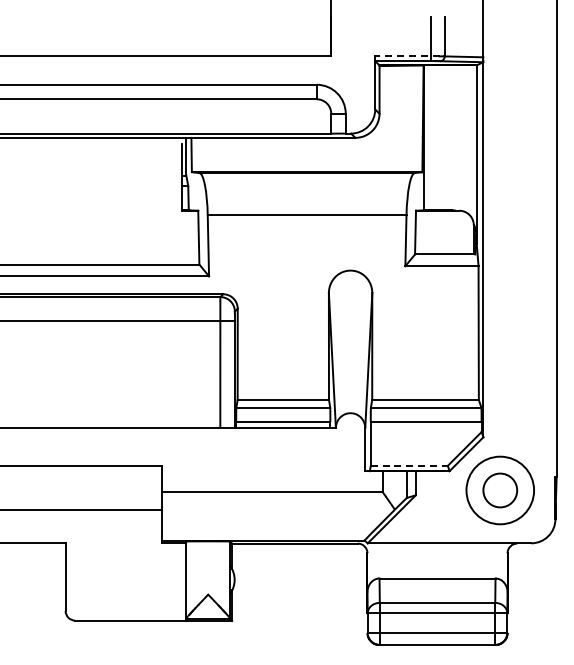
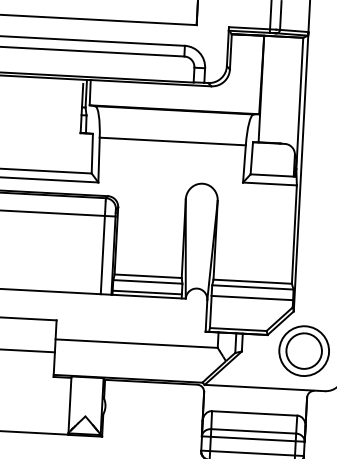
line: (406, 56) -> (251, 28), dashed -> solid
line: (409, 465) -> (238, 329), dashed -> solid
circle: (500, 490) -> (304, 351), size x1.43

